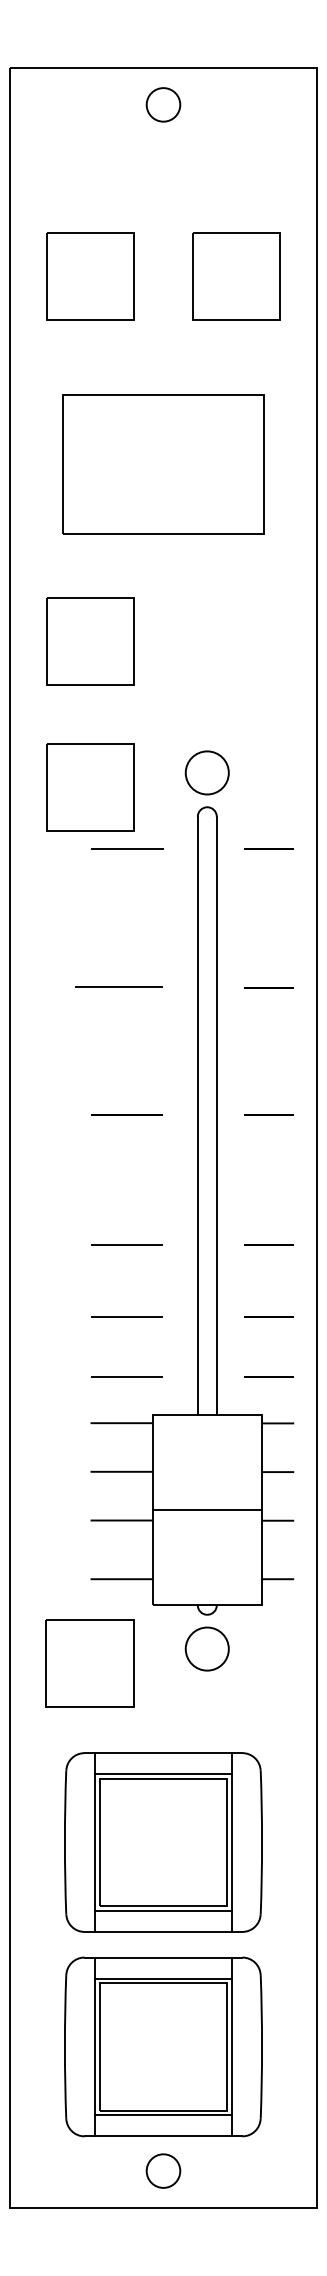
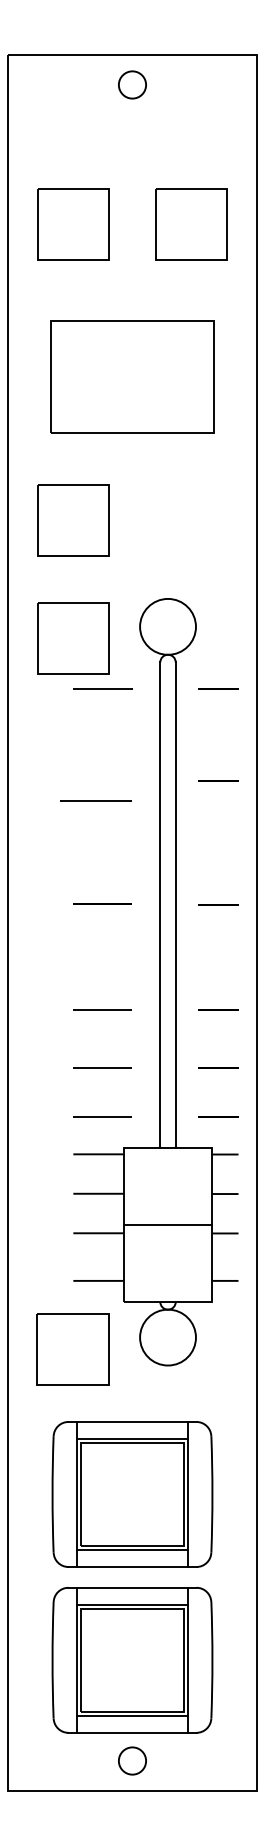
circle: (206, 772) -> (167, 626), size x1.6
line: (269, 986) -> (218, 780), moved
circle: (206, 1648) -> (167, 1337), size x1.6

